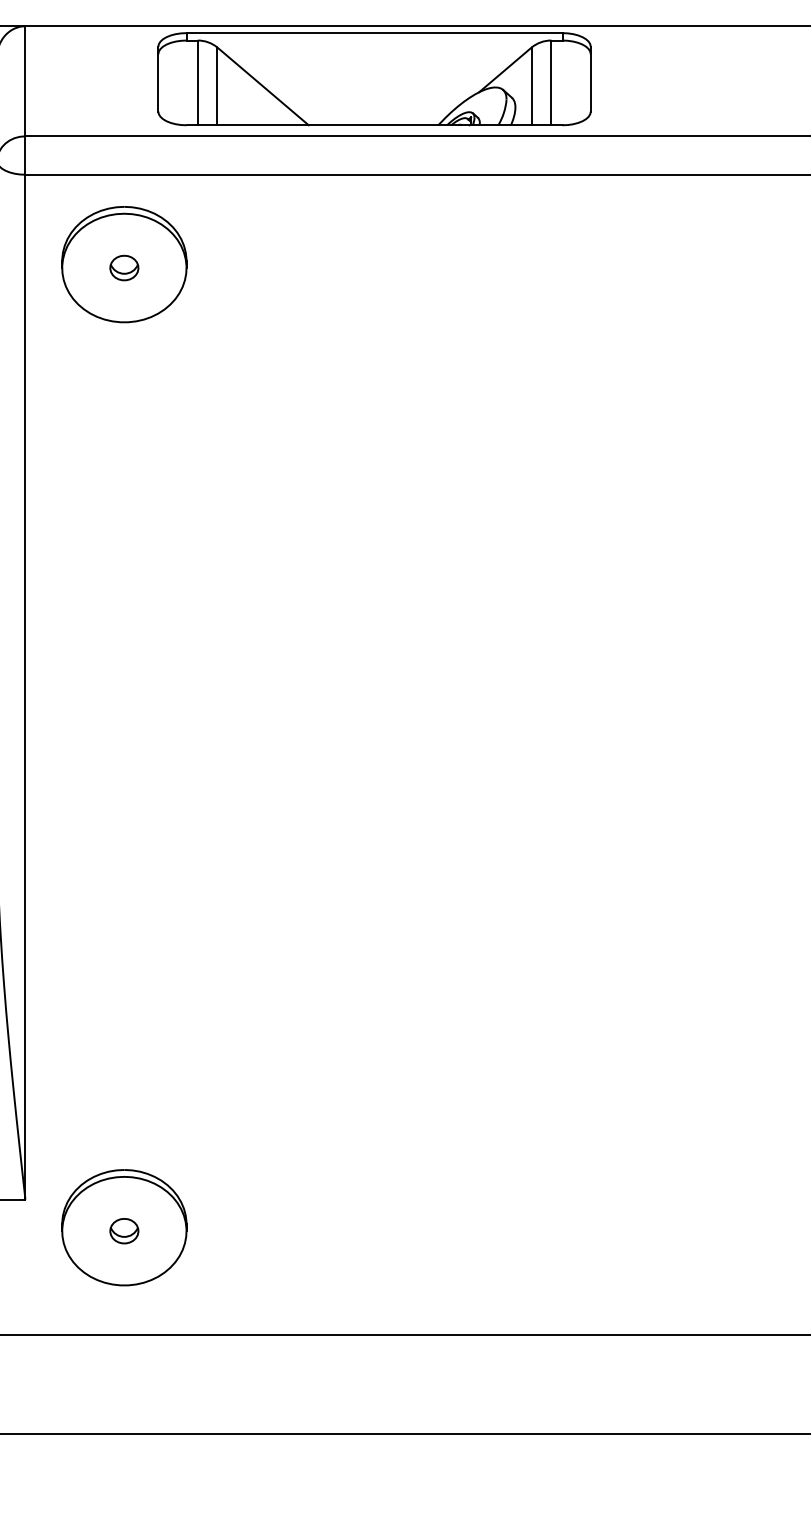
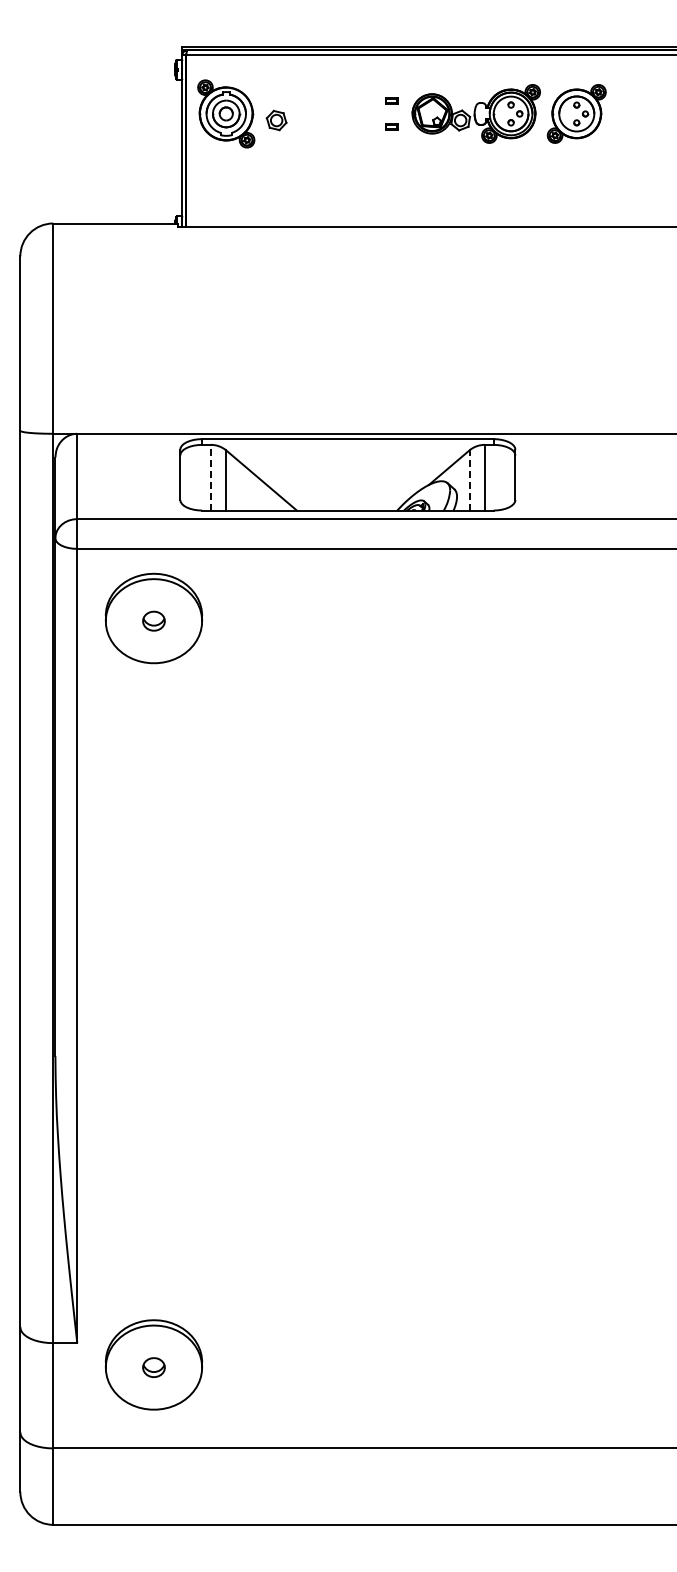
line: (197, 82) -> (210, 477), solid -> dashed
line: (531, 85) -> (469, 479), solid -> dashed

